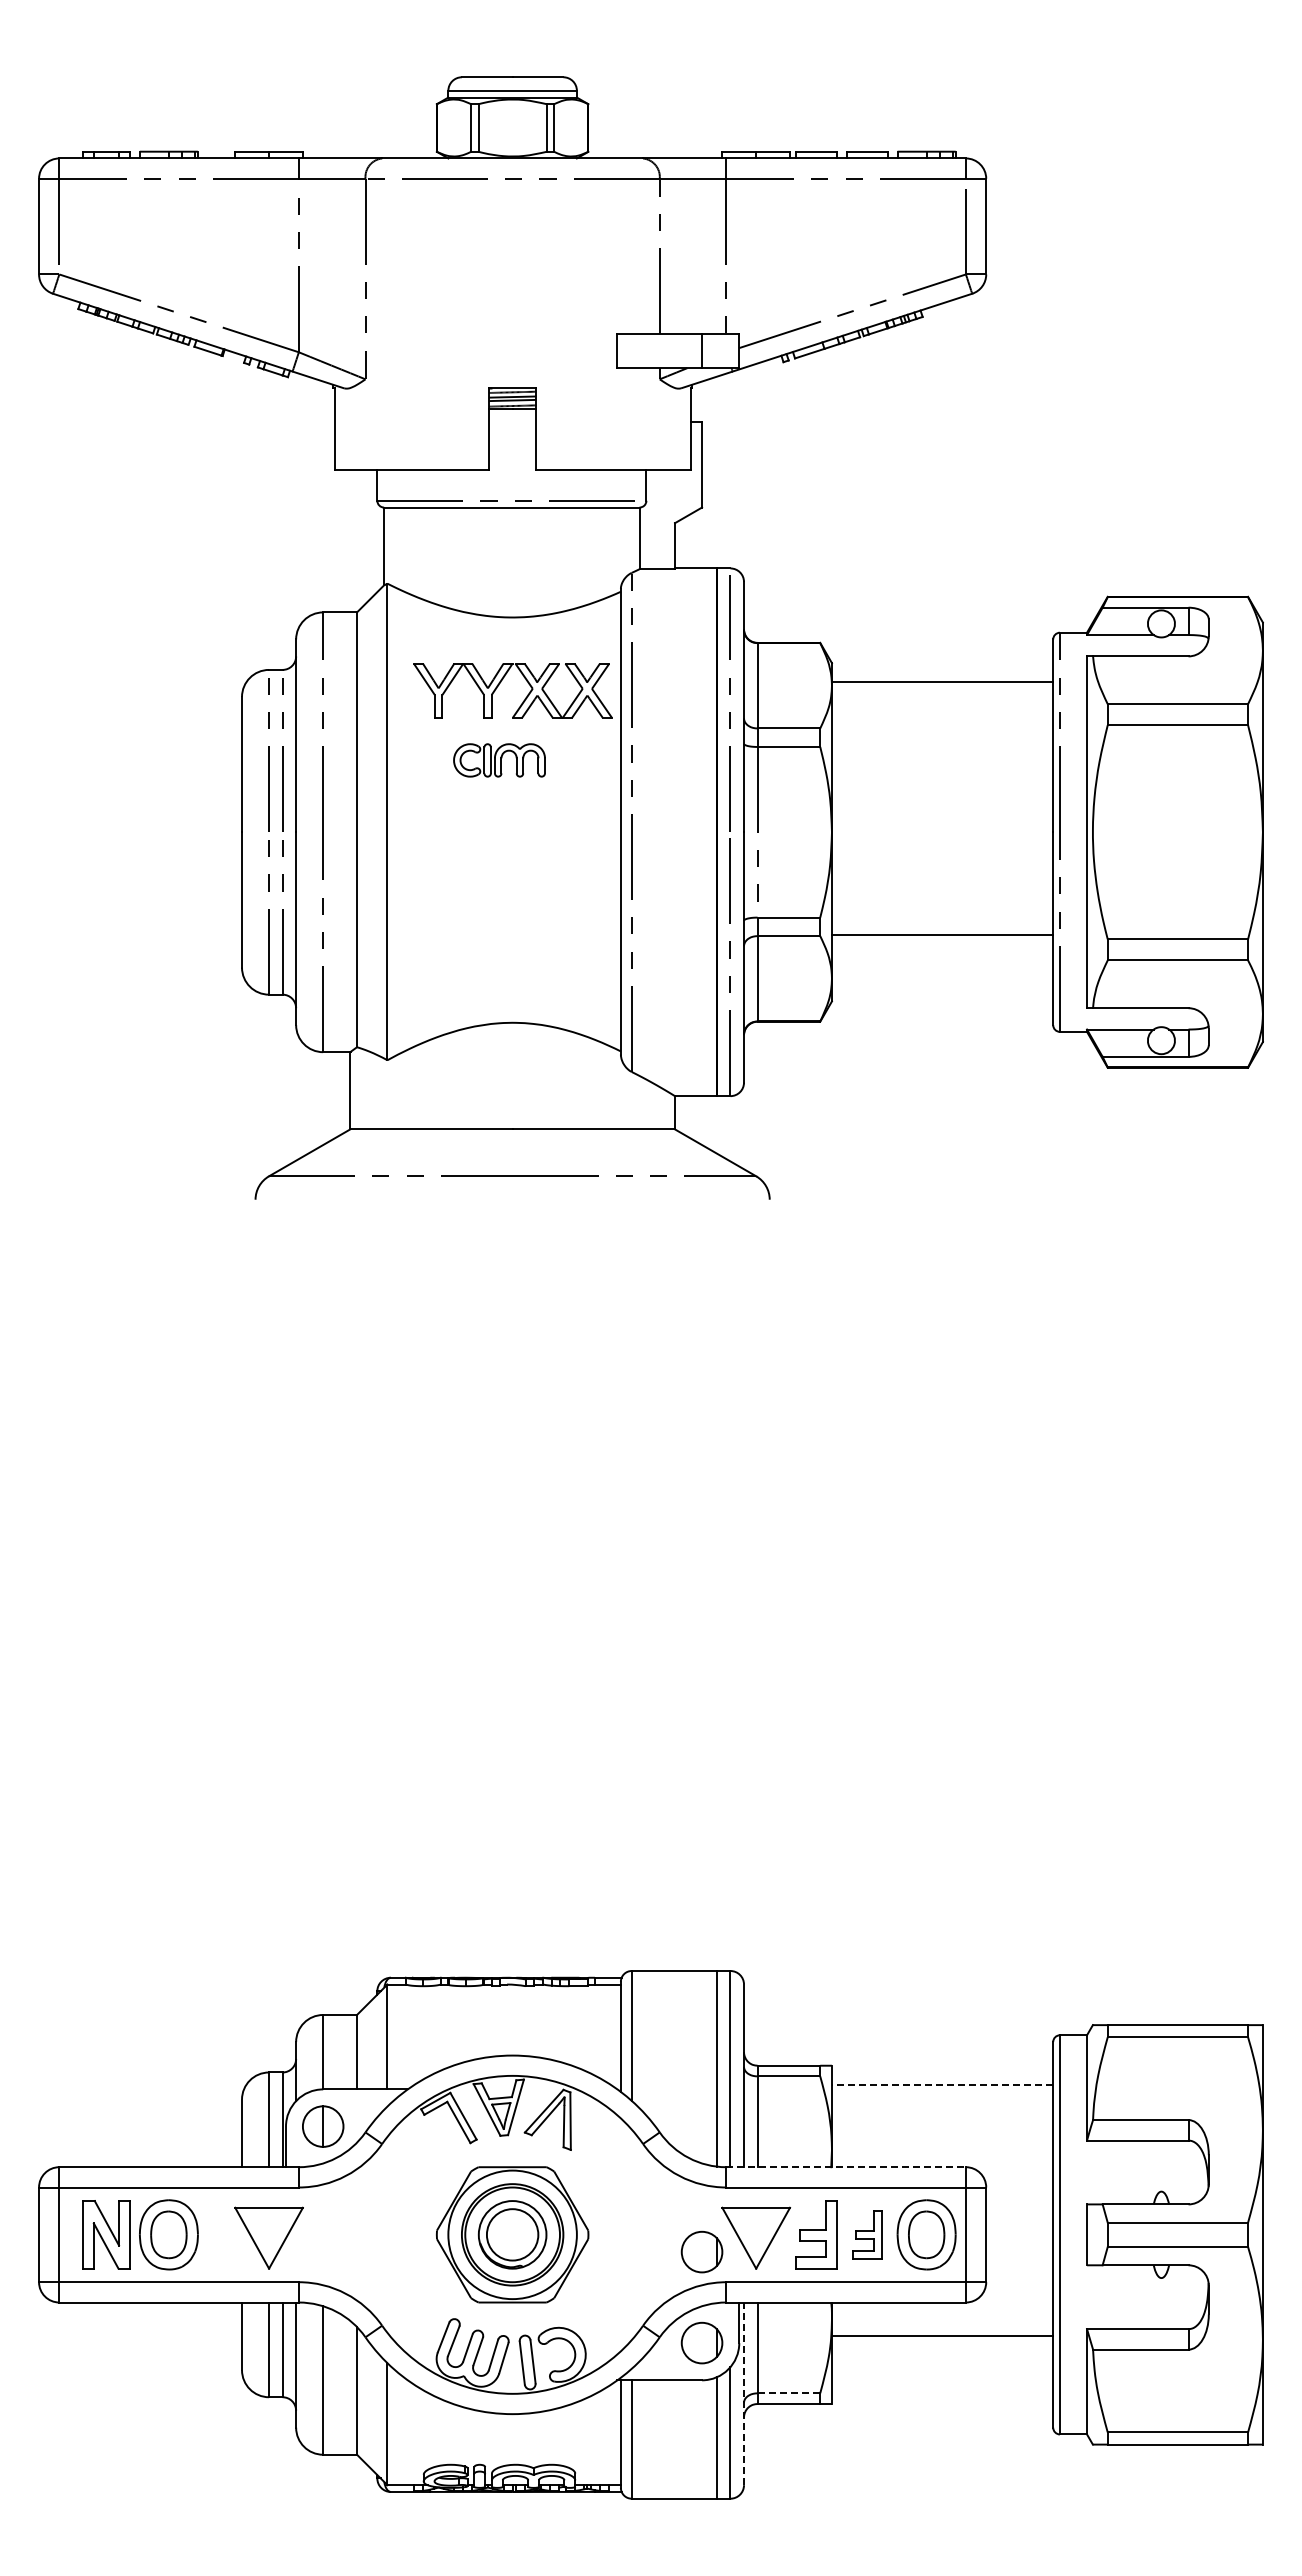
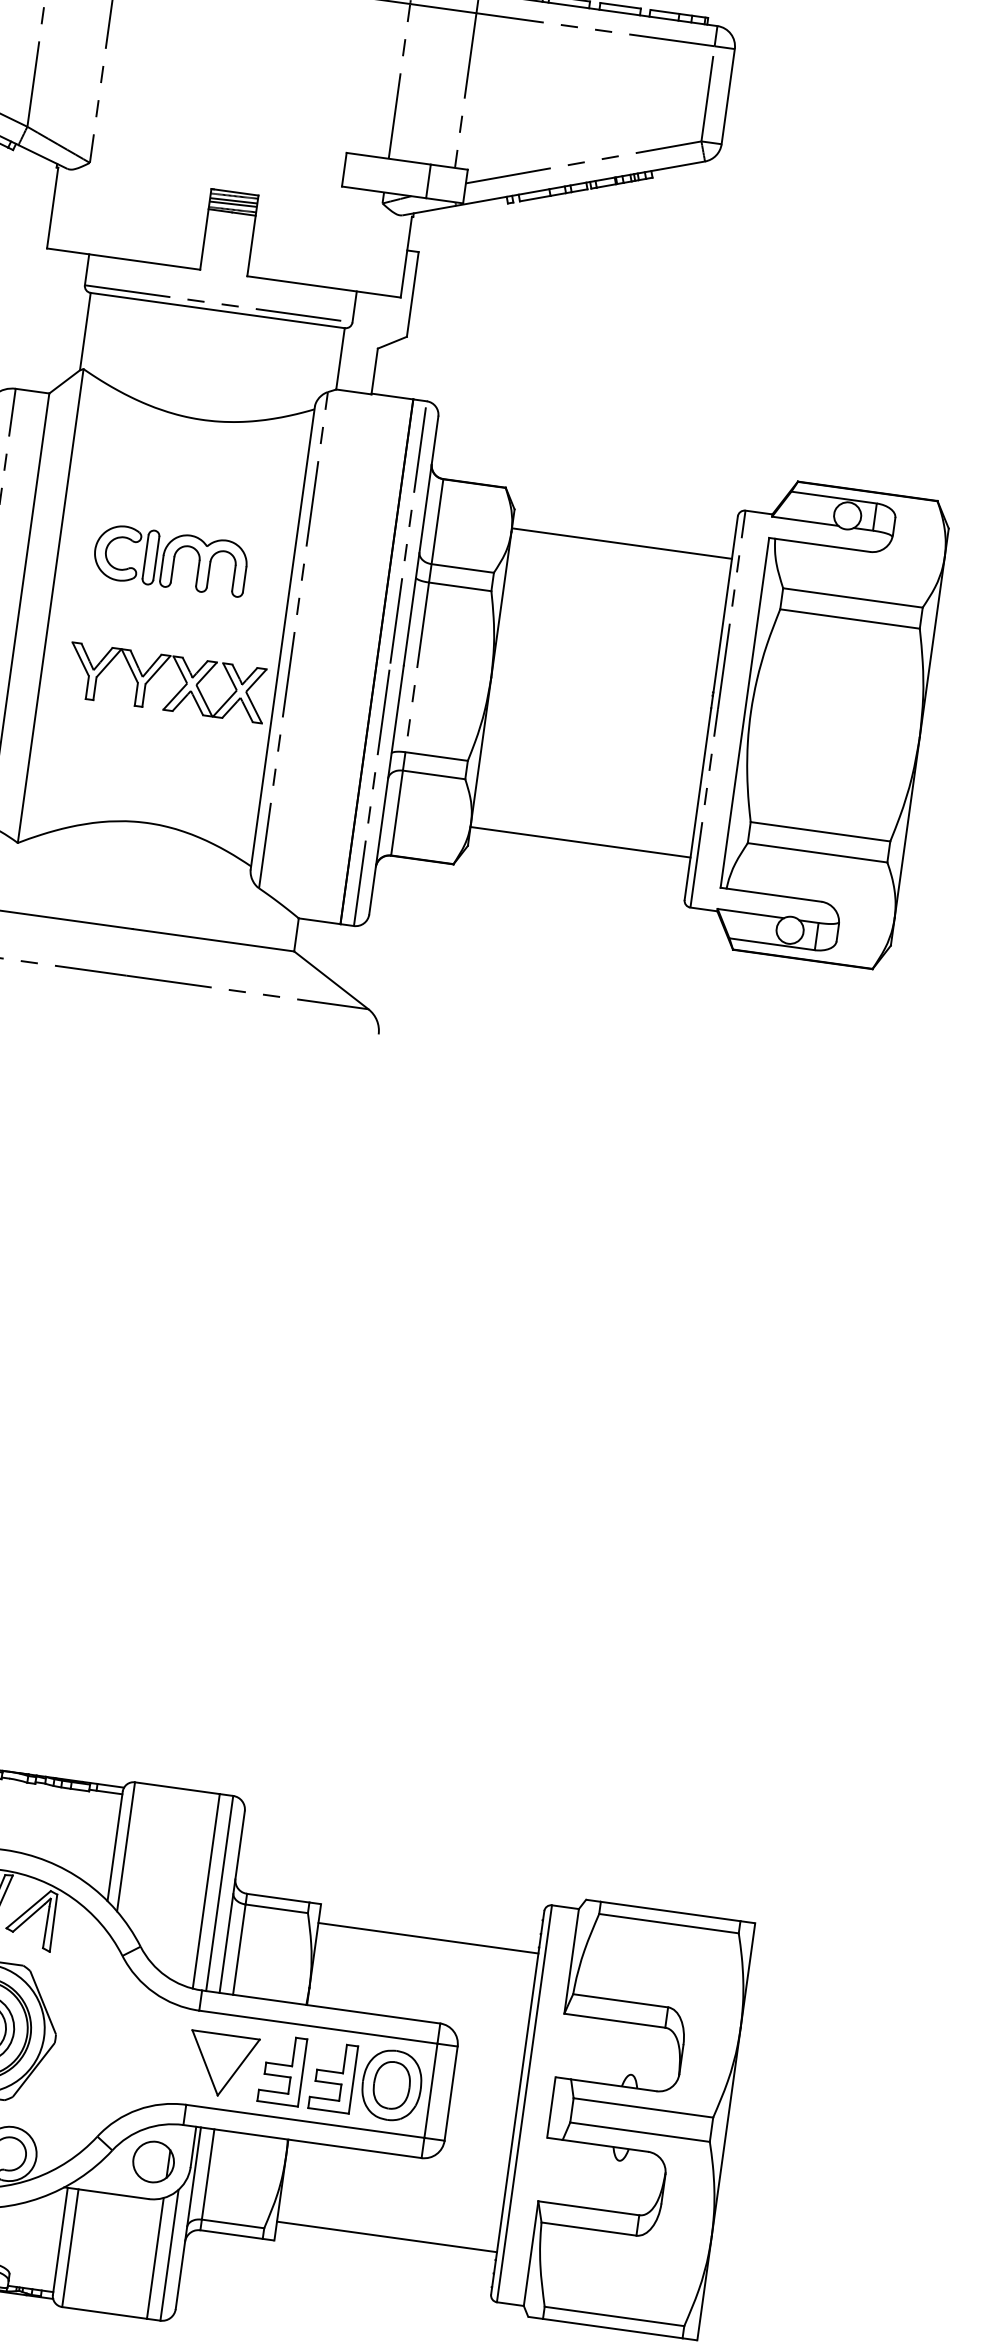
part: (501, 682) -> (156, 673), moved
part: (499, 760) -> (170, 560), size x1.67
line: (942, 935) -> (580, 842), moved
line: (942, 2084) -> (428, 1938), dashed -> solid
line: (846, 2167) -> (321, 2007), dashed -> solid
part: (867, 2234) -> (333, 2076), size x1.43
part: (701, 2251) -> (165, 2070), removed
line: (942, 2336) -> (386, 2237), moved
line: (744, 2393) -> (188, 2218), dashed -> solid
line: (789, 2393) -> (233, 2224), dashed -> solid

